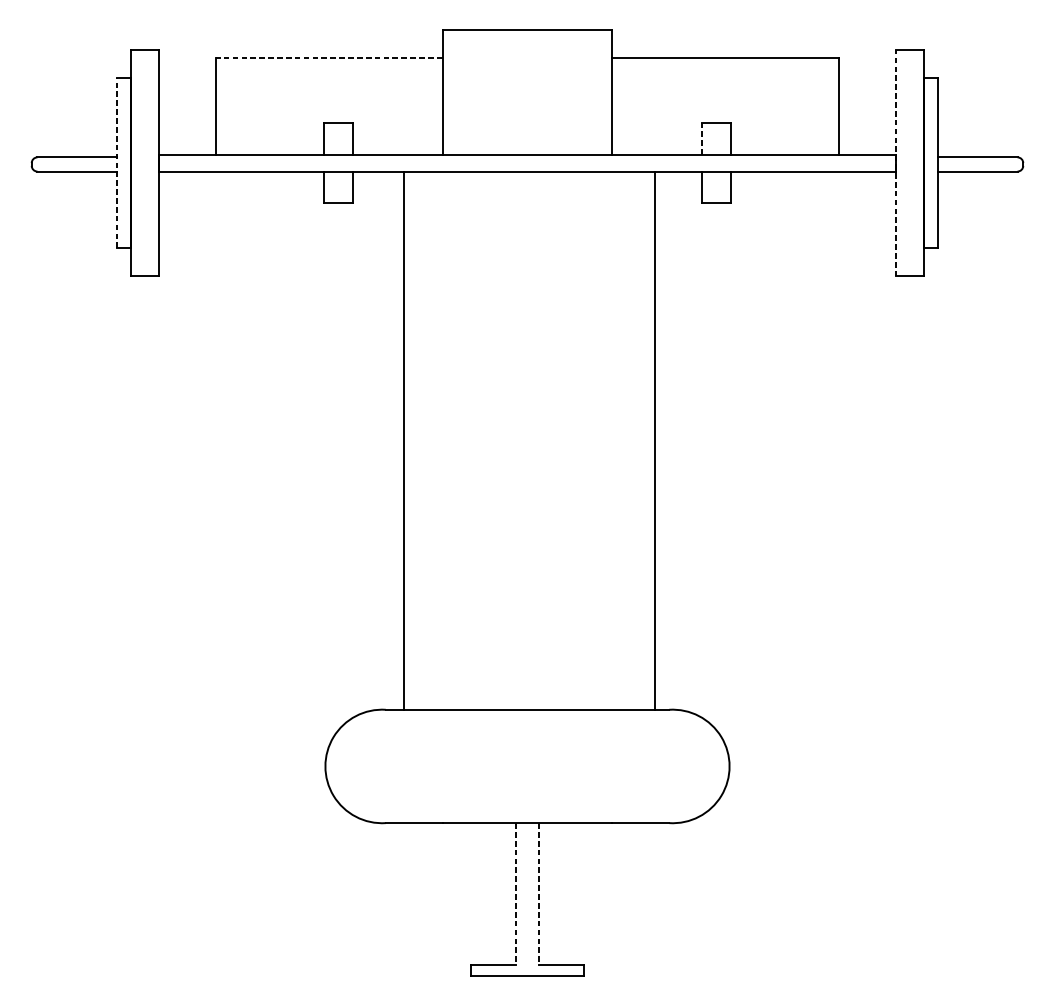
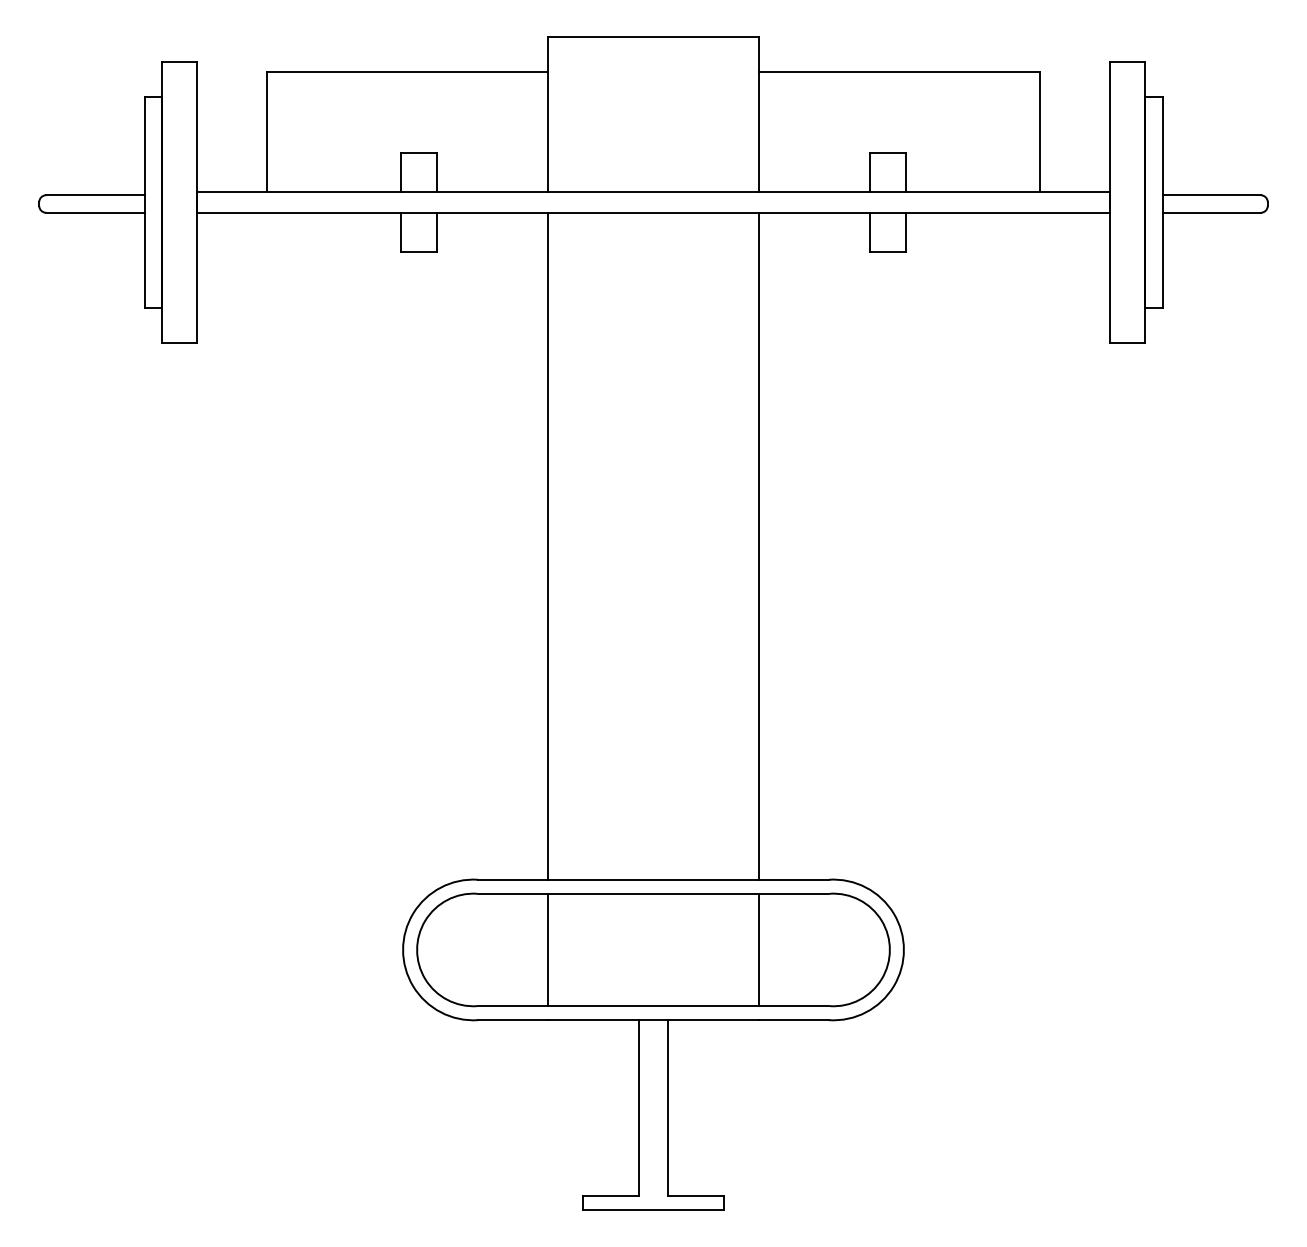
line: (328, 58) -> (407, 72), dashed -> solid
line: (701, 138) -> (869, 171), dashed -> solid
line: (116, 162) -> (144, 201), dashed -> solid
line: (895, 162) -> (1109, 201), dashed -> solid
line: (404, 440) -> (548, 545), moved
line: (655, 440) -> (758, 545), moved
part: (527, 766) -> (653, 949), added
line: (516, 893) -> (639, 1107), dashed -> solid
line: (538, 893) -> (667, 1107), dashed -> solid

